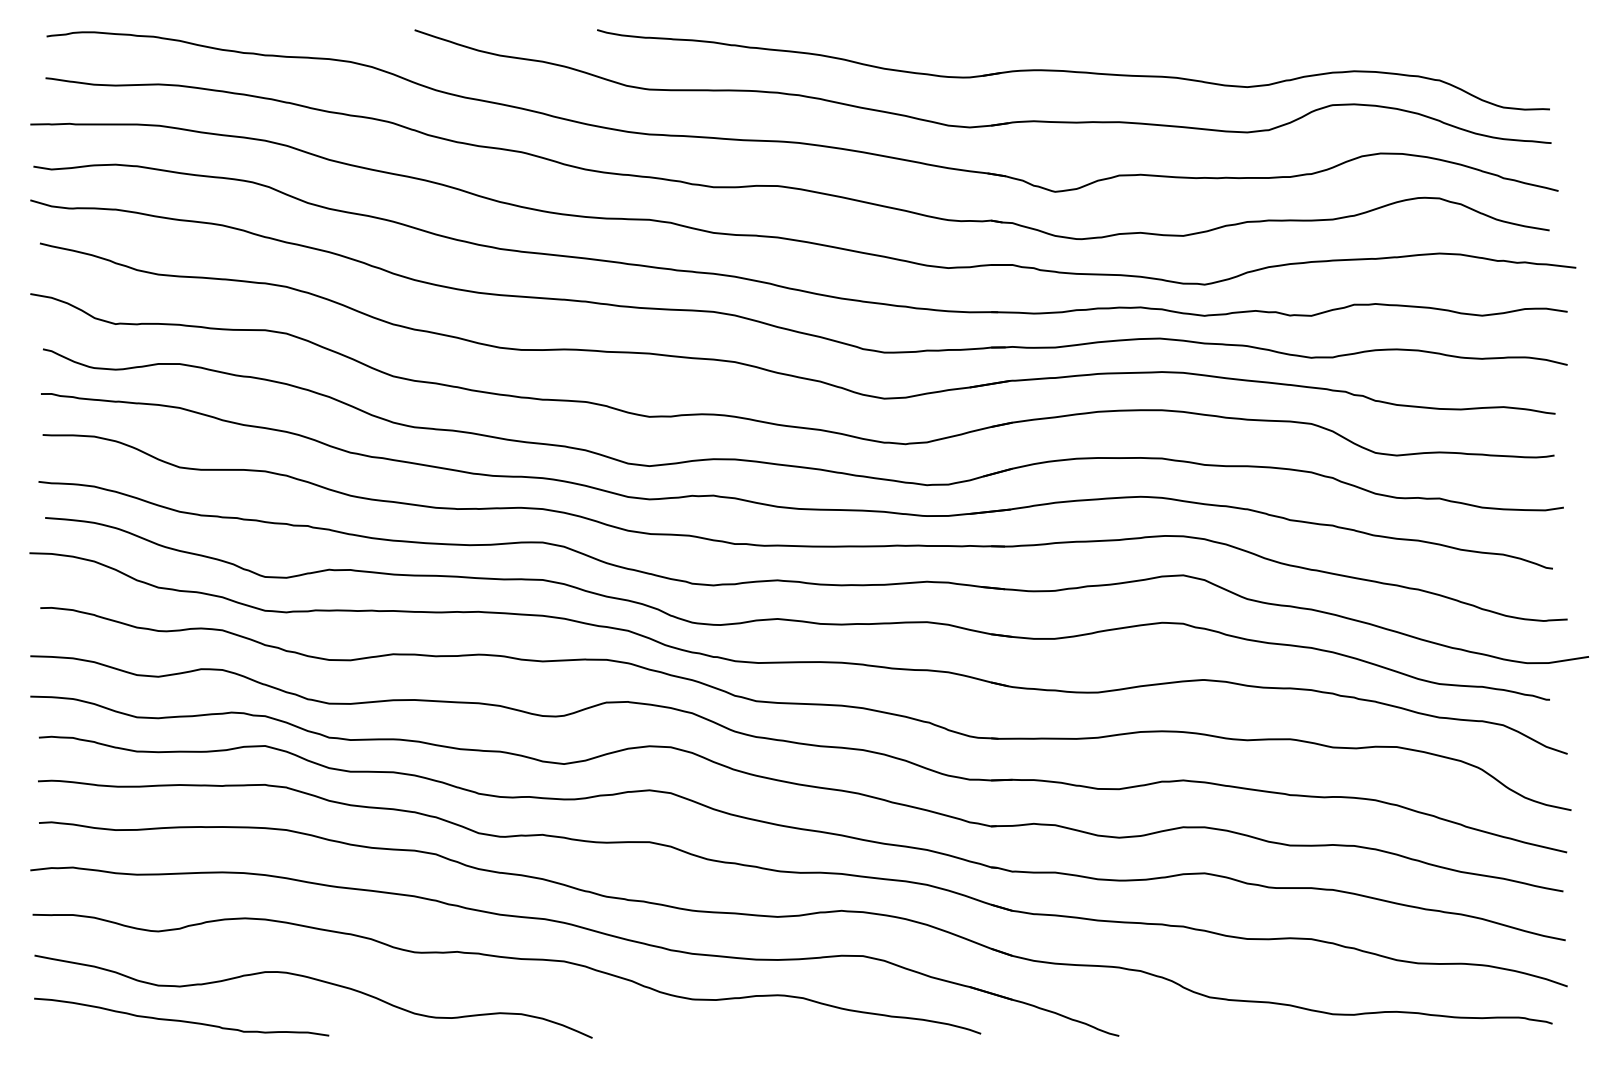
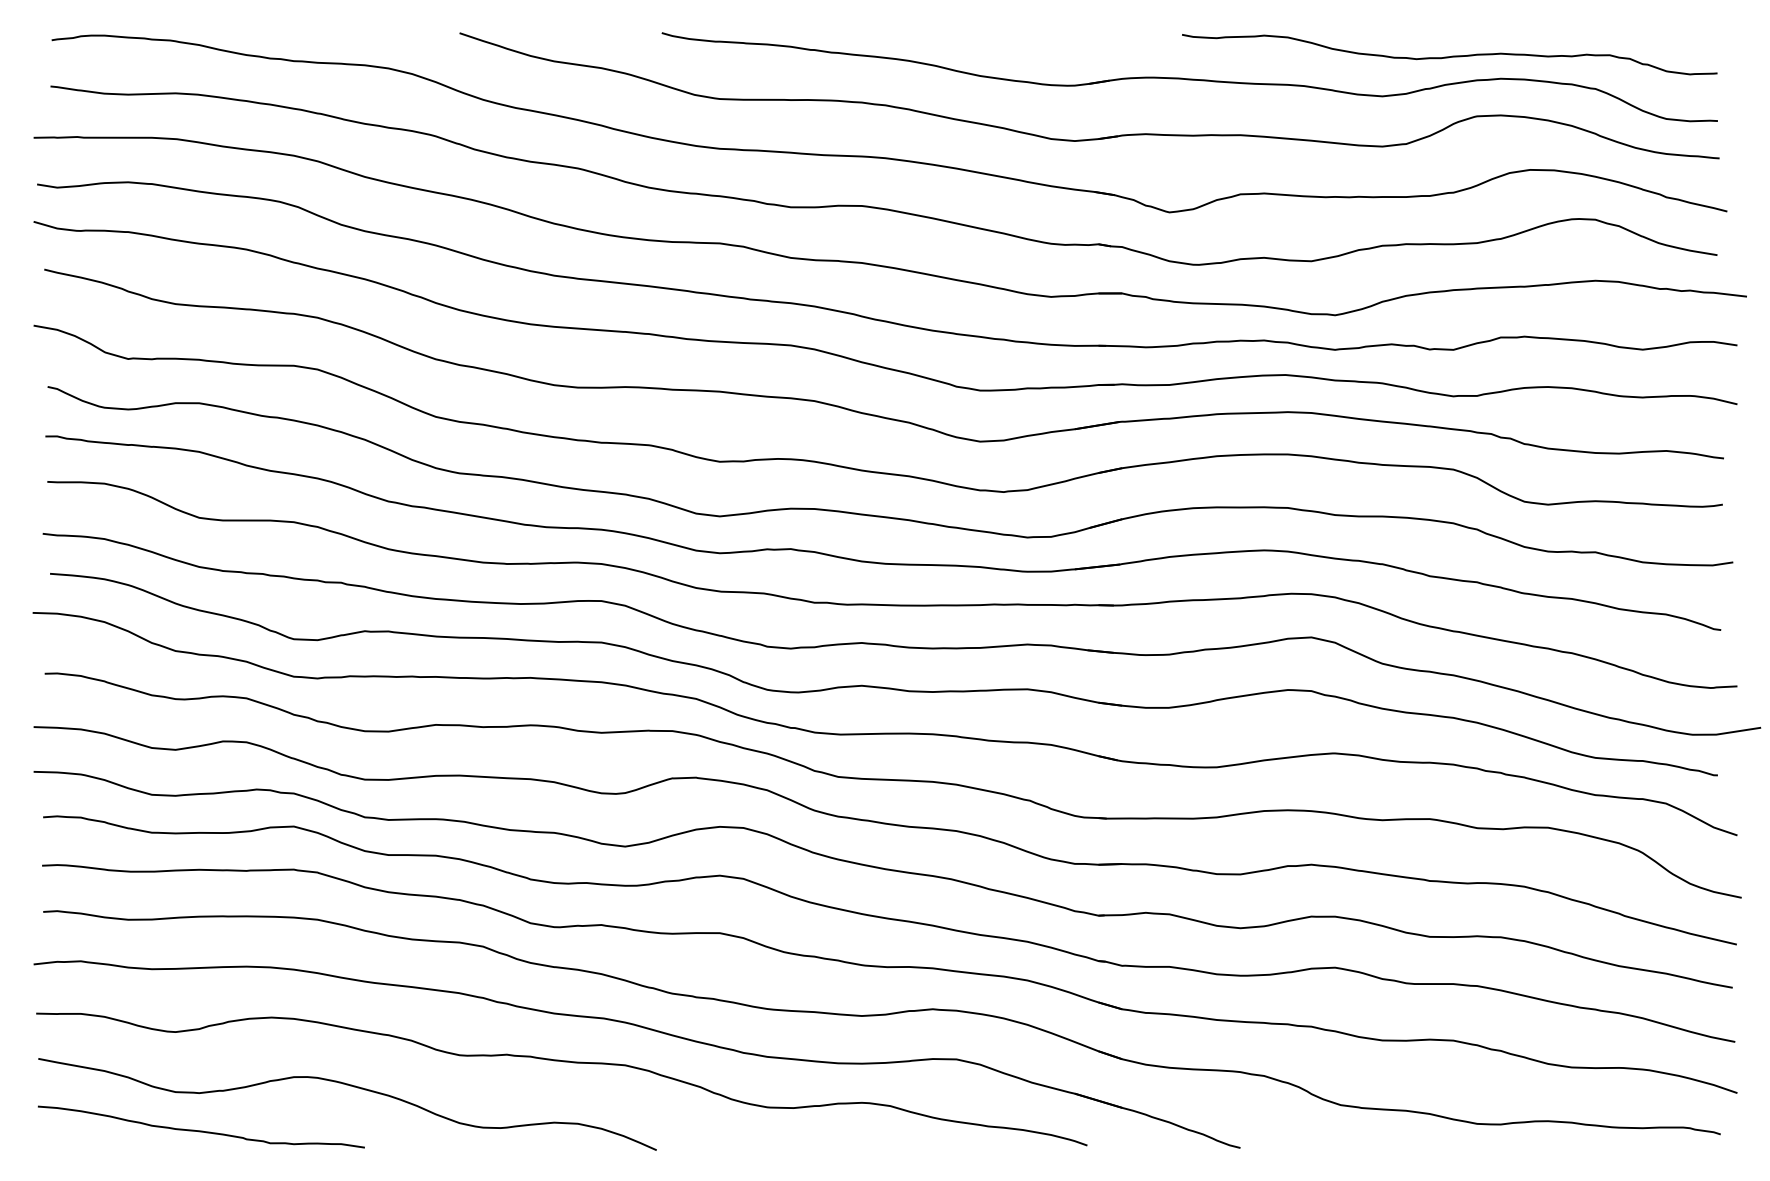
curve: (1307, 51) -> (1449, 56), added

